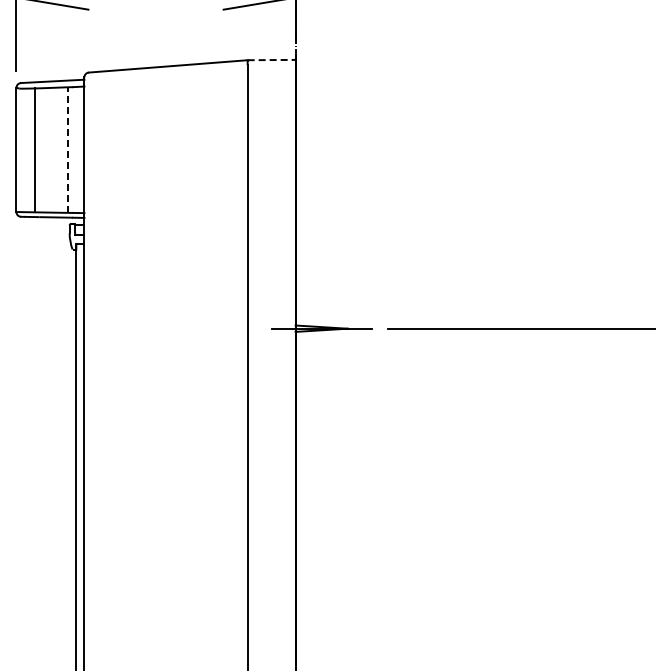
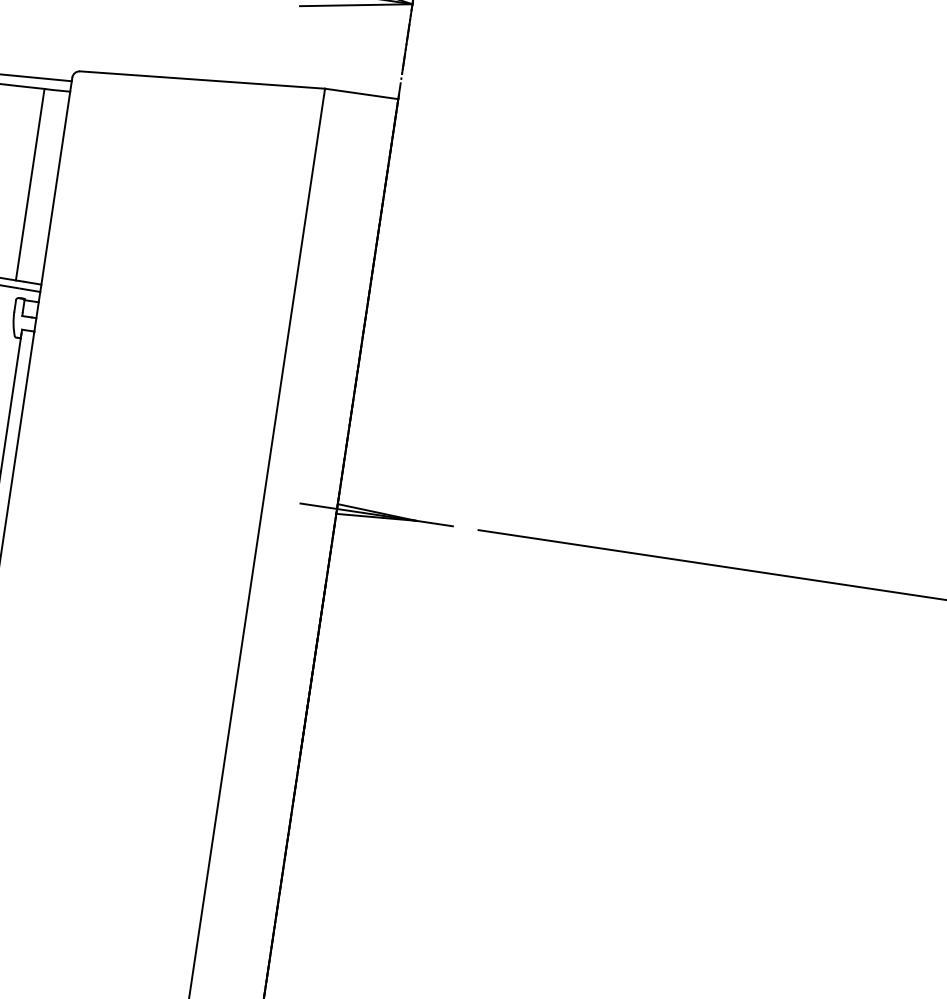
line: (272, 60) -> (362, 94), dashed -> solid
line: (67, 150) -> (29, 185), dashed -> solid

